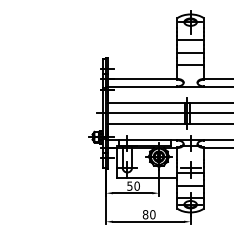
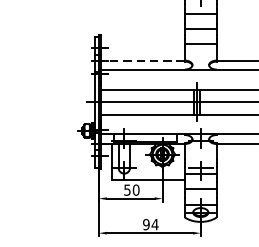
line: (142, 79) -> (142, 61), solid -> dashed
text: (148, 214) -> (149, 224), 80 -> 94

